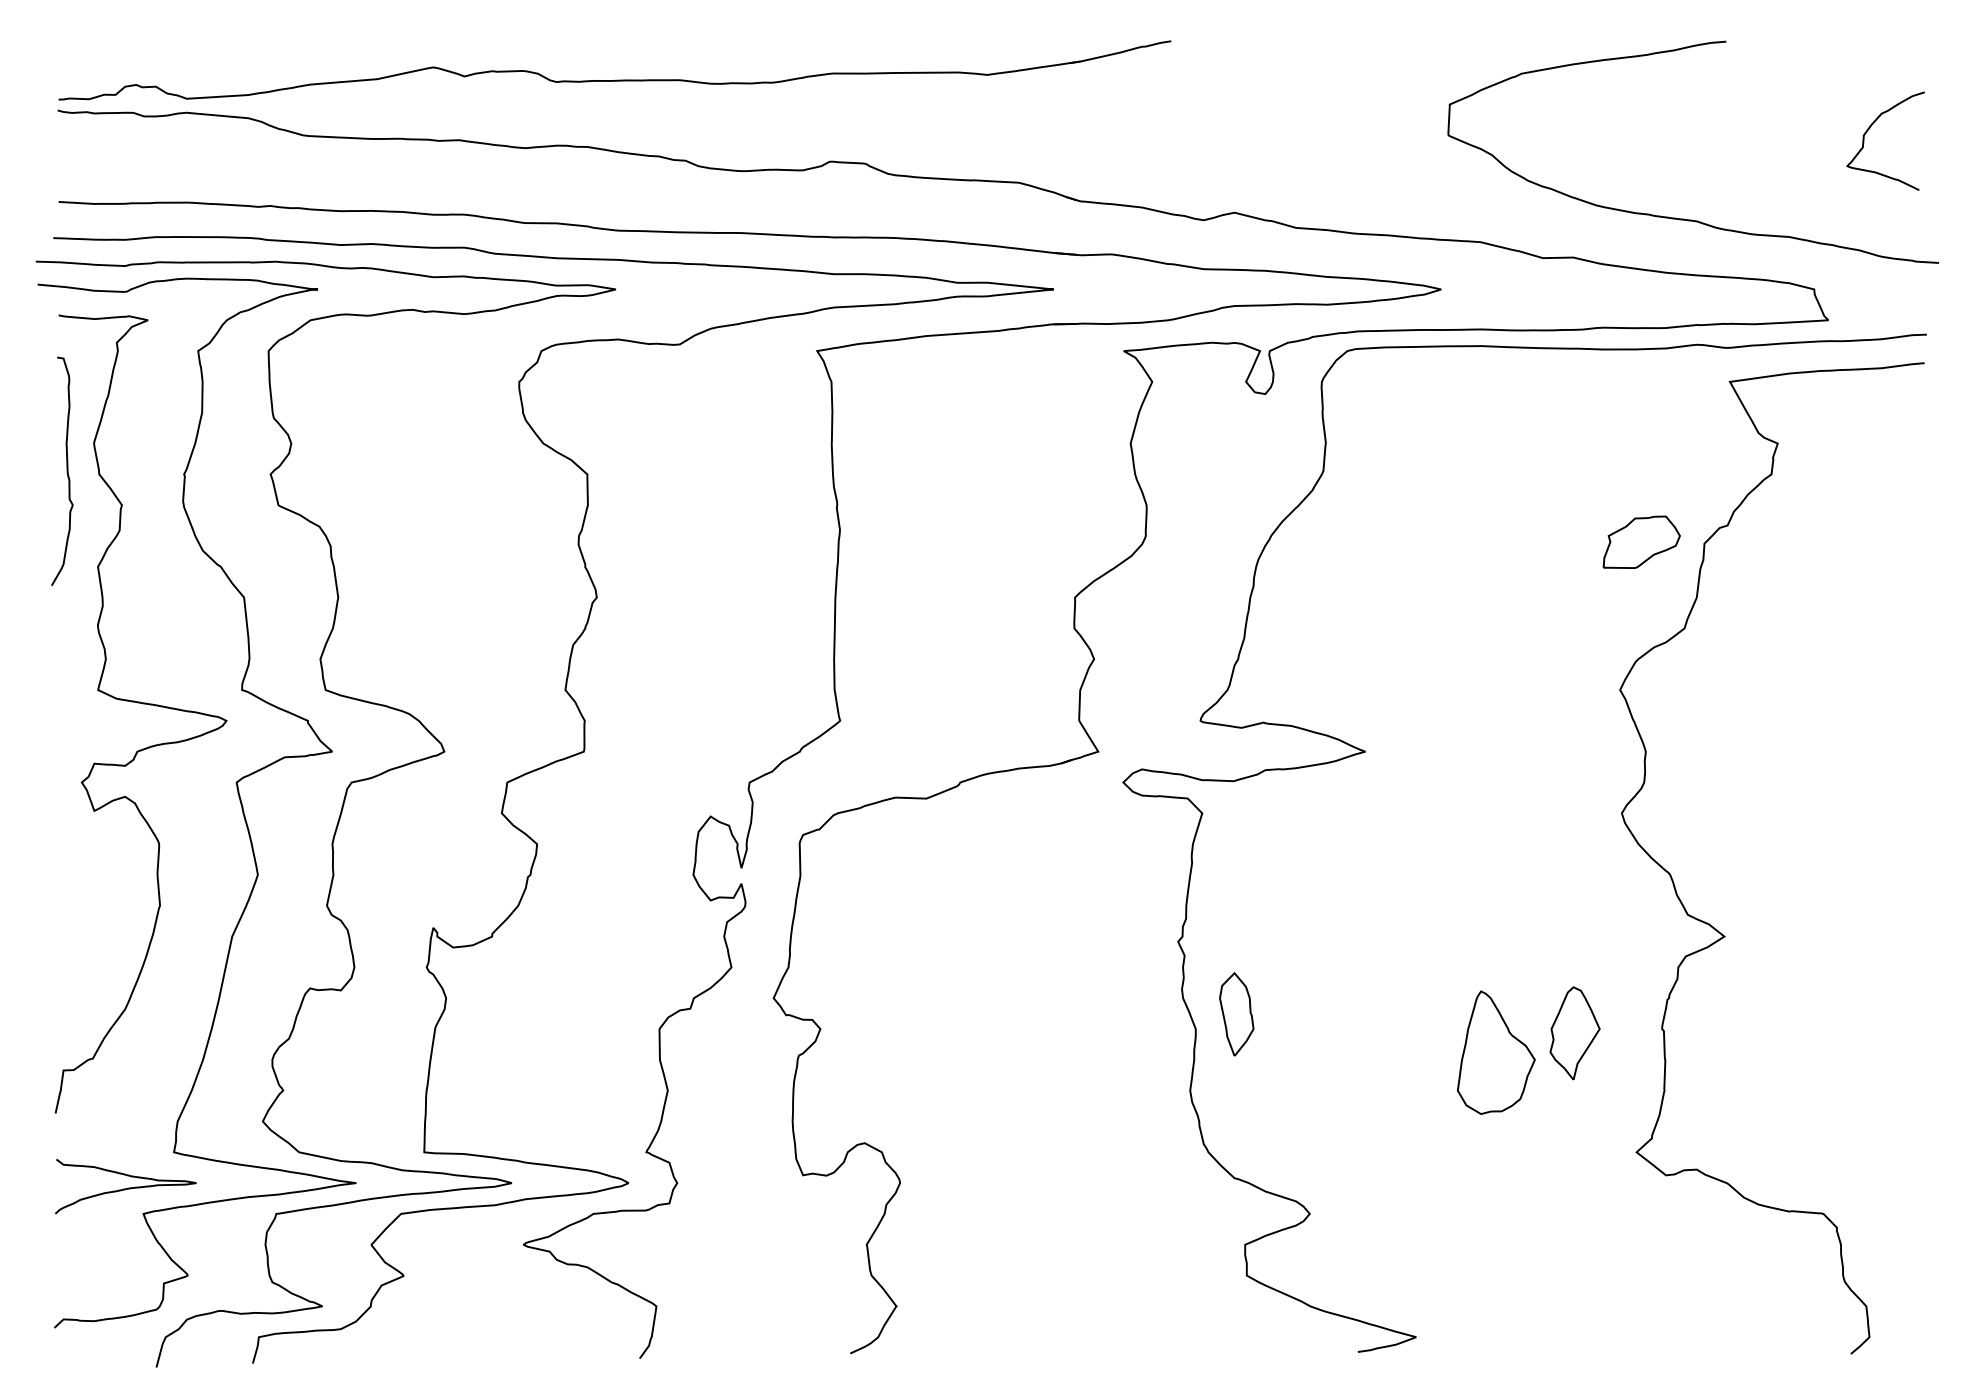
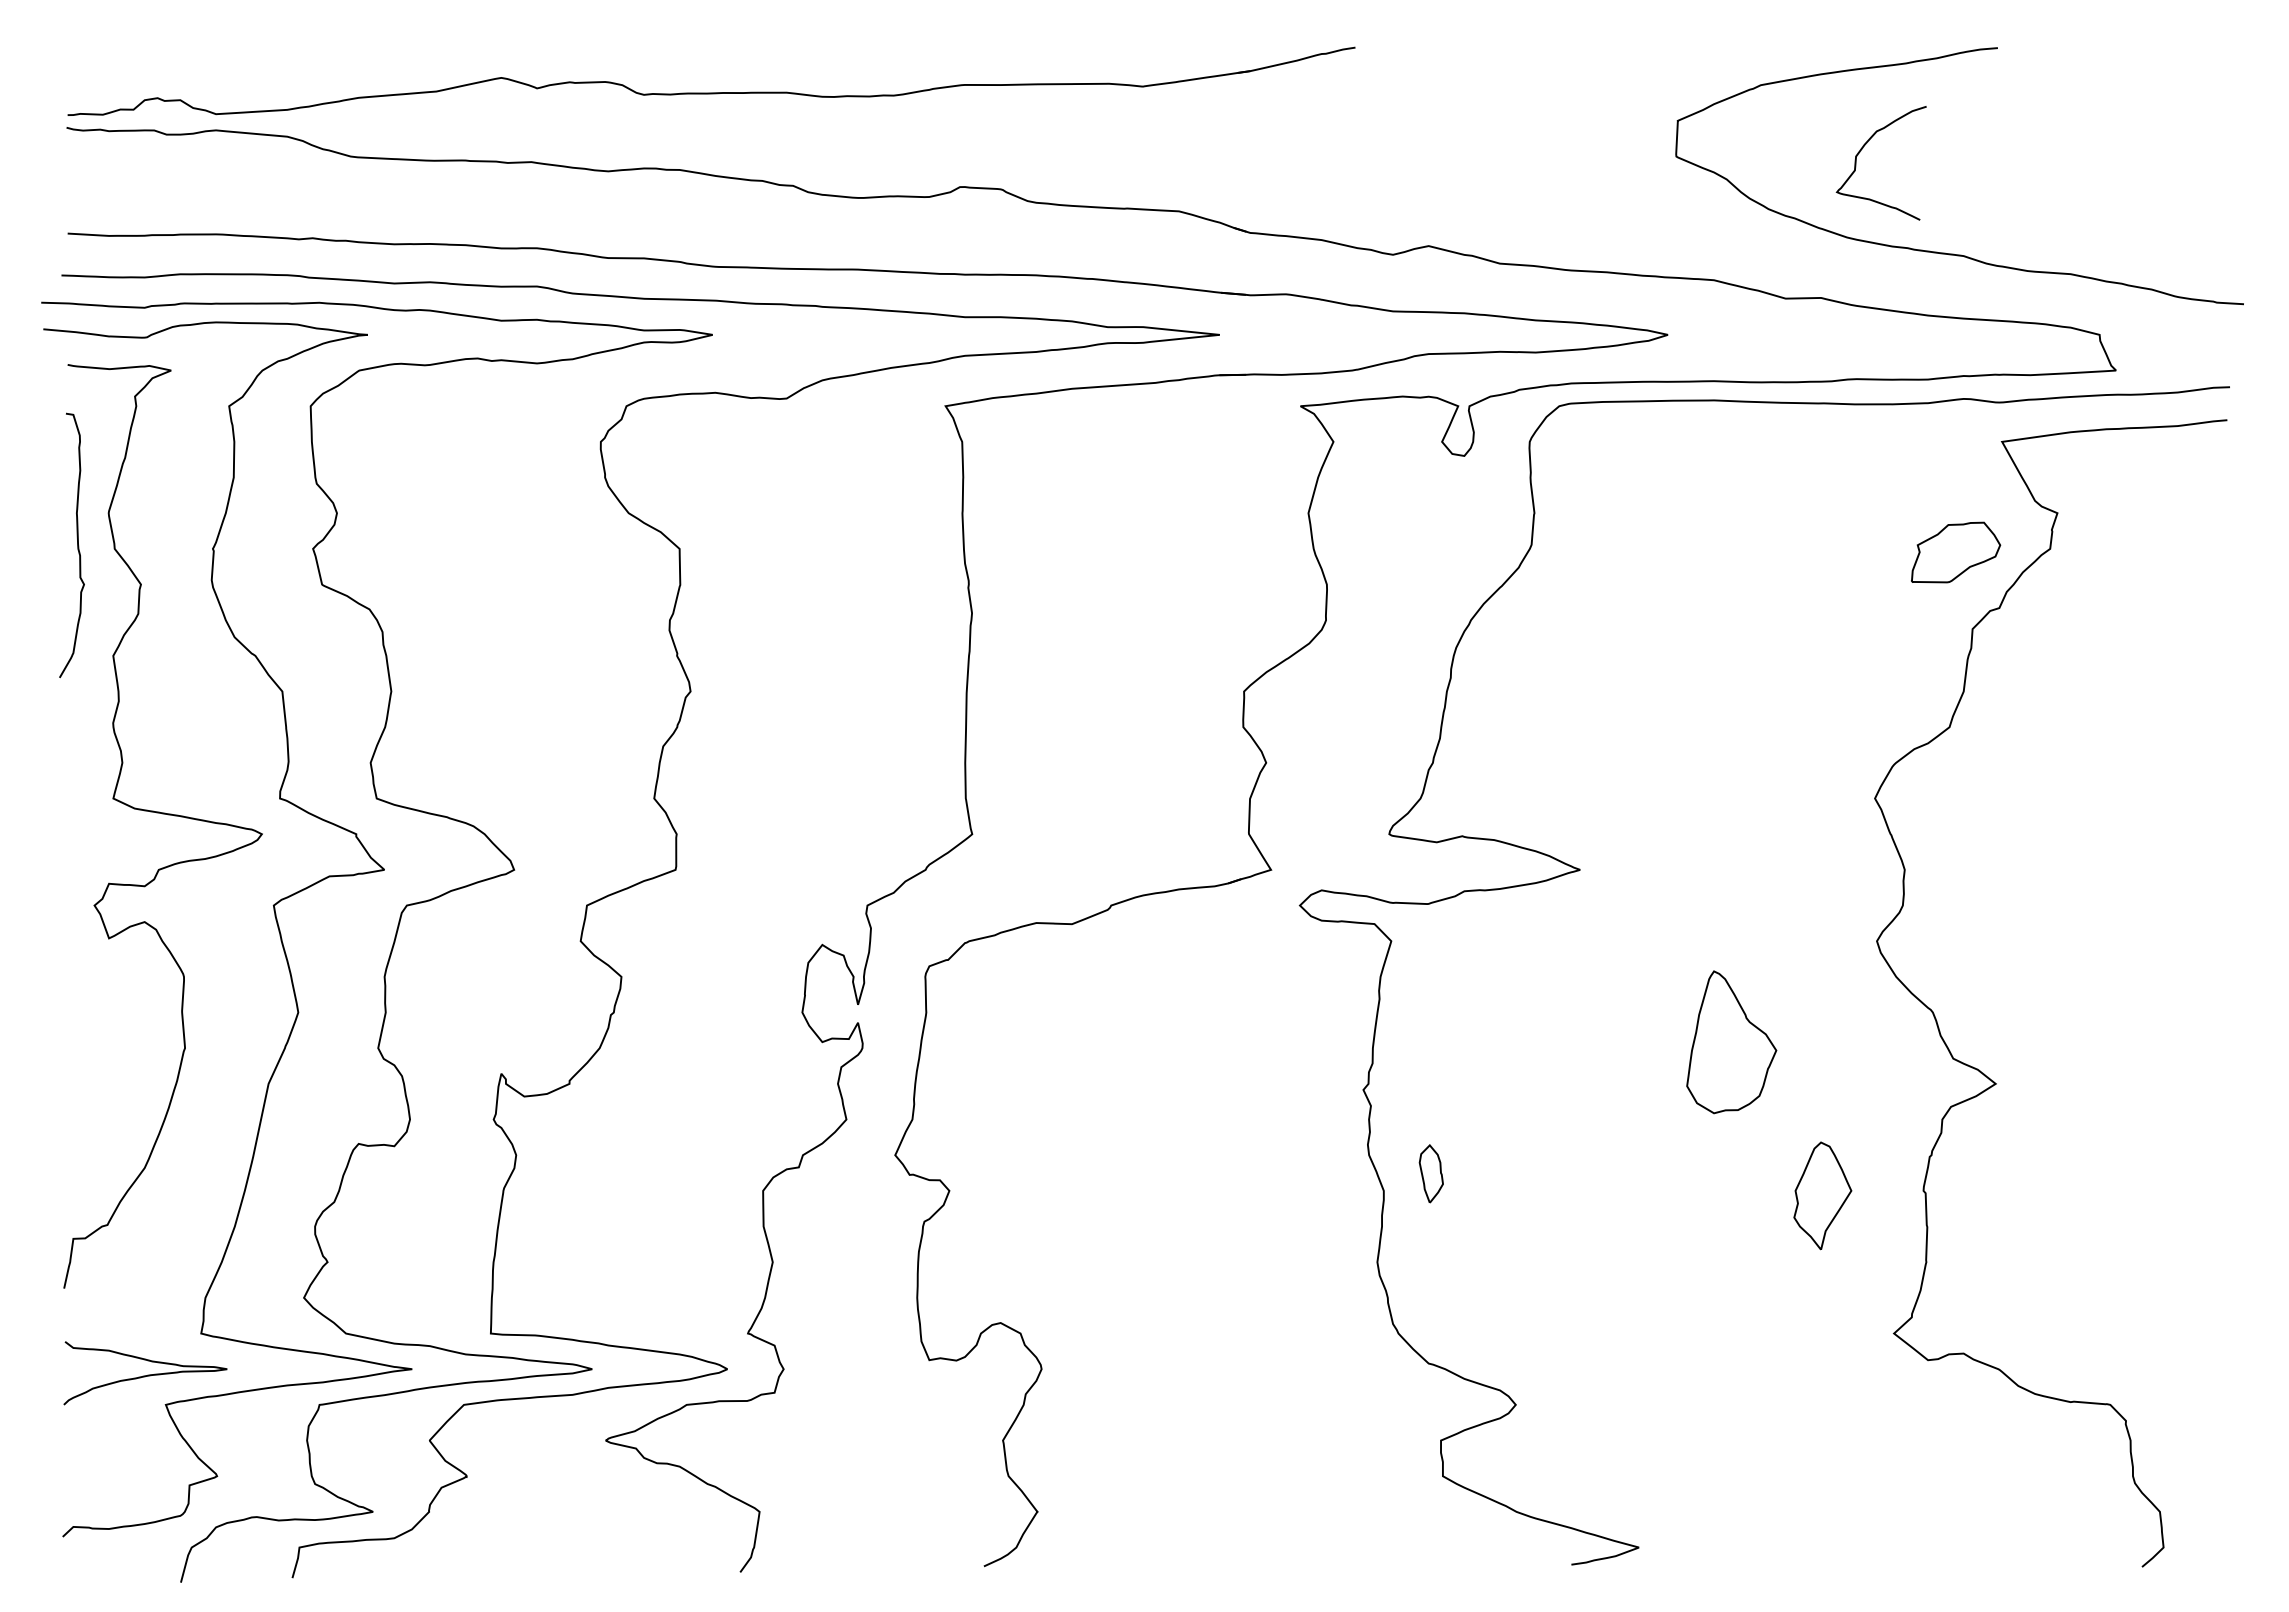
curve: (1870, 128) -> (1863, 148), moved
part: (1642, 542) -> (1956, 552), moved
part: (1236, 1014) -> (1431, 1173), size x0.6
part: (1496, 1052) -> (1731, 1042), moved

